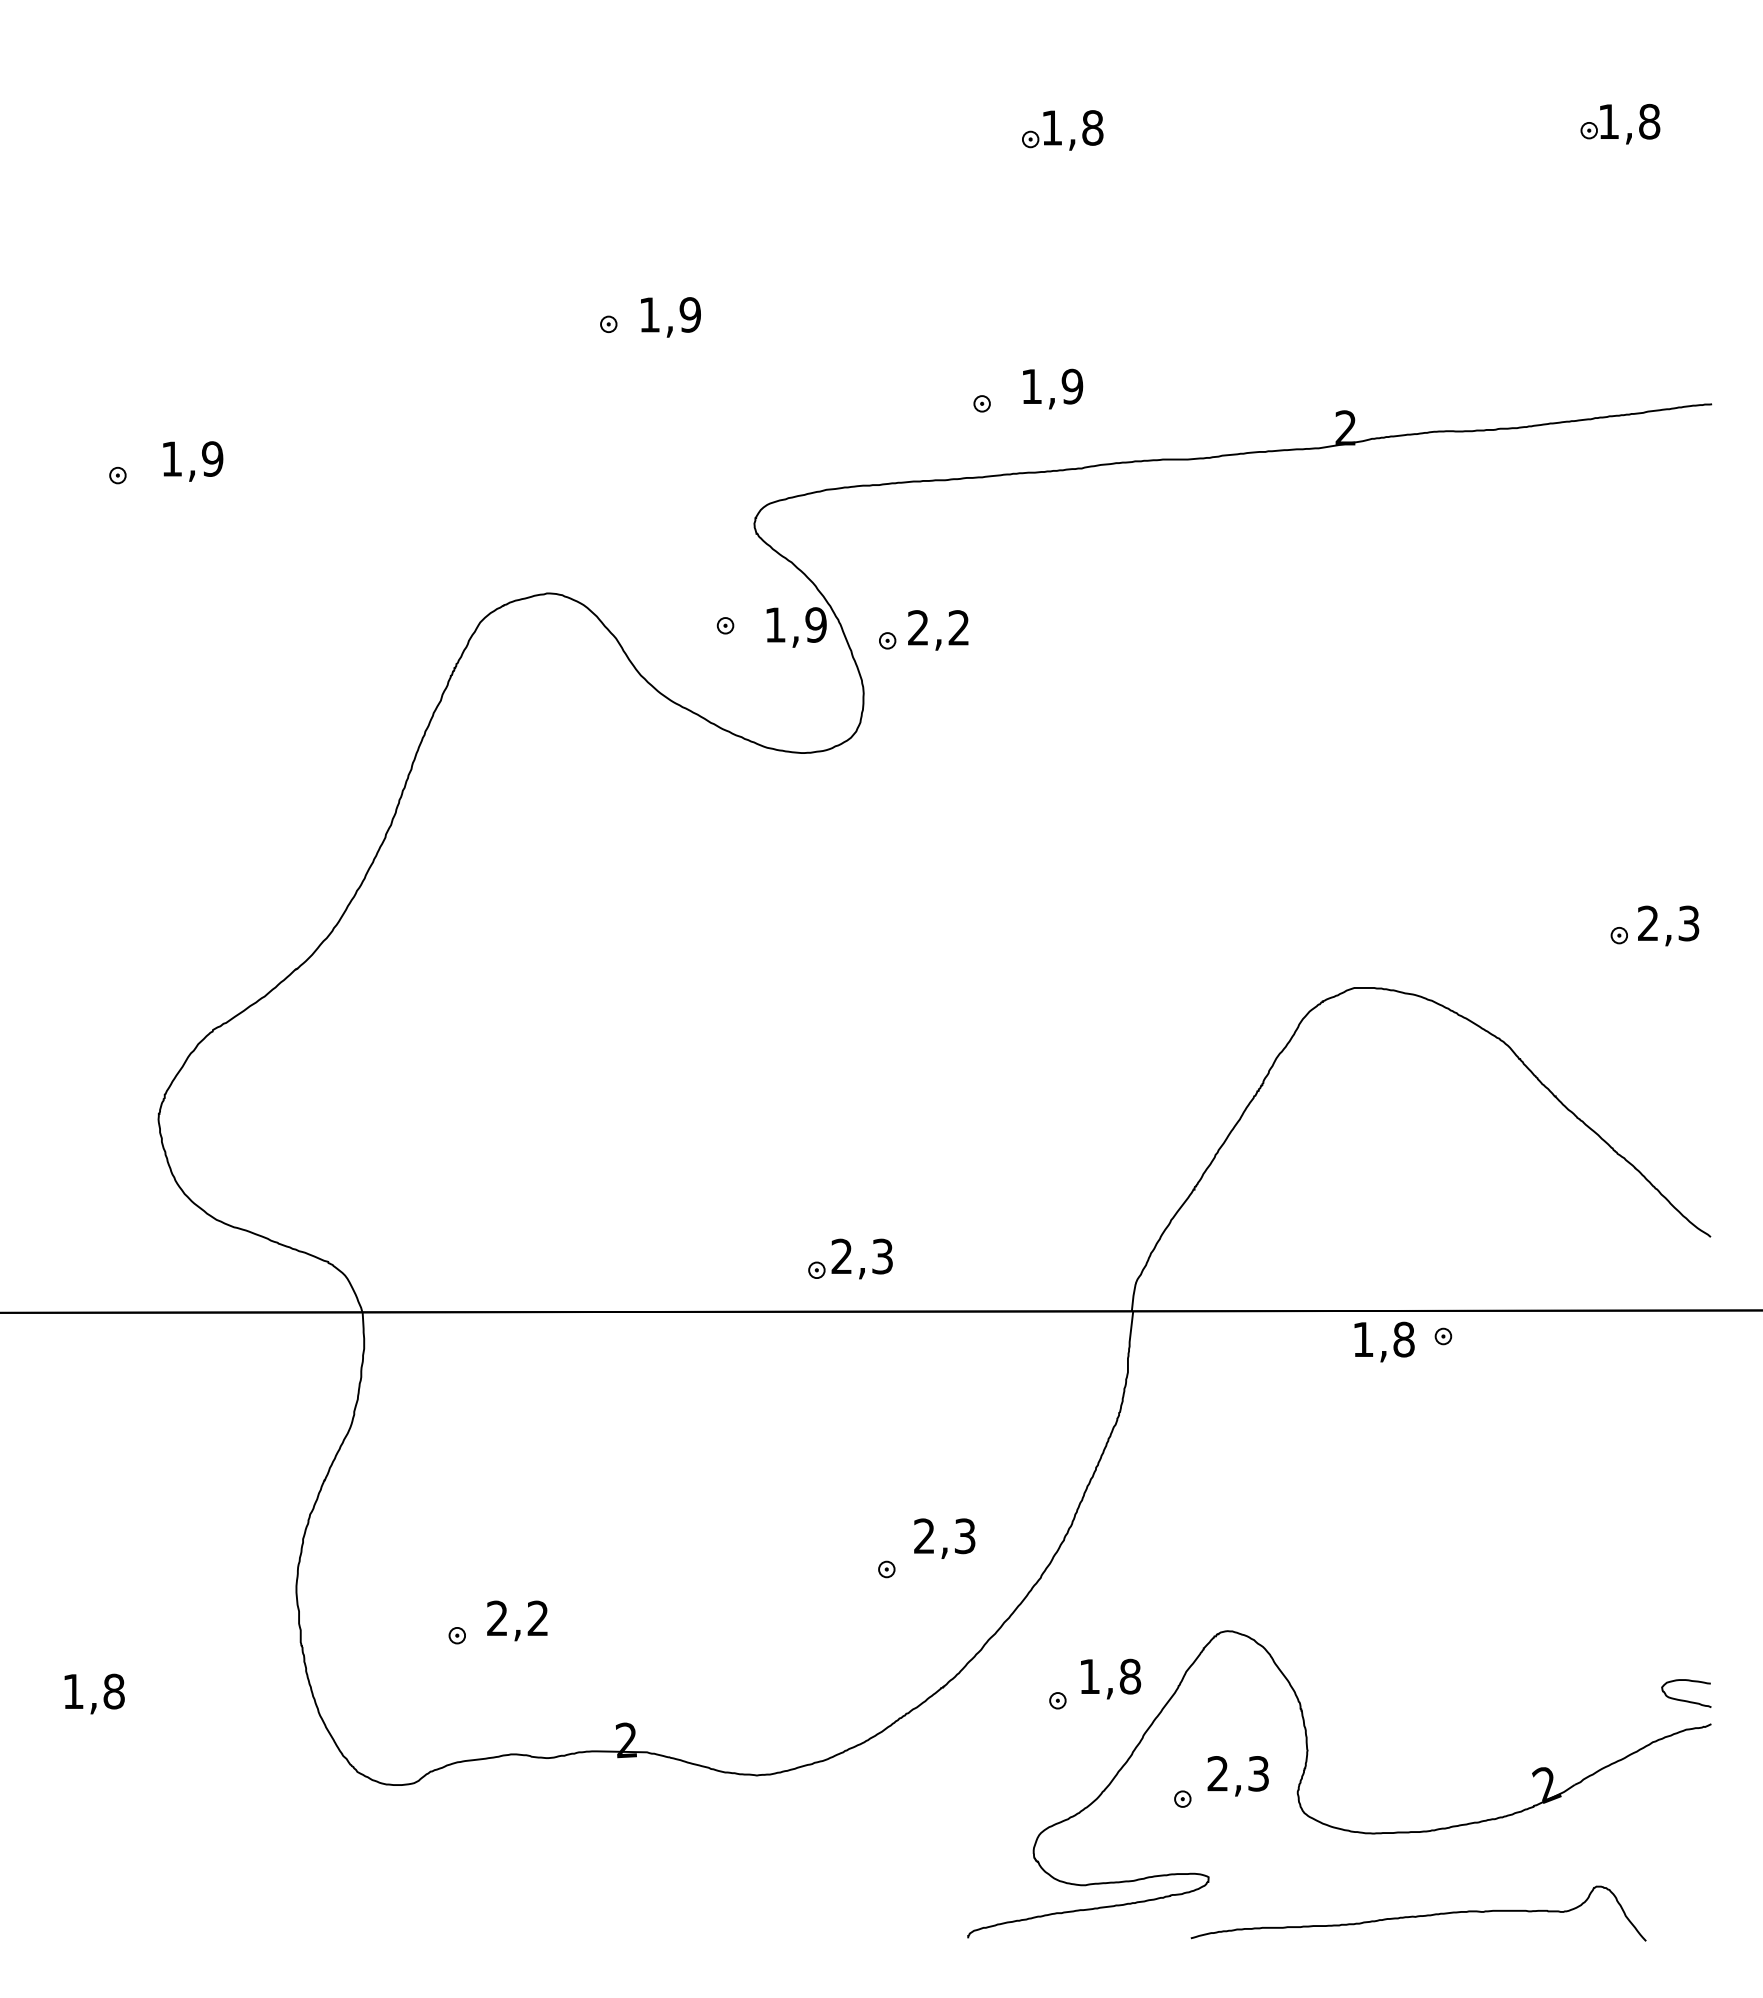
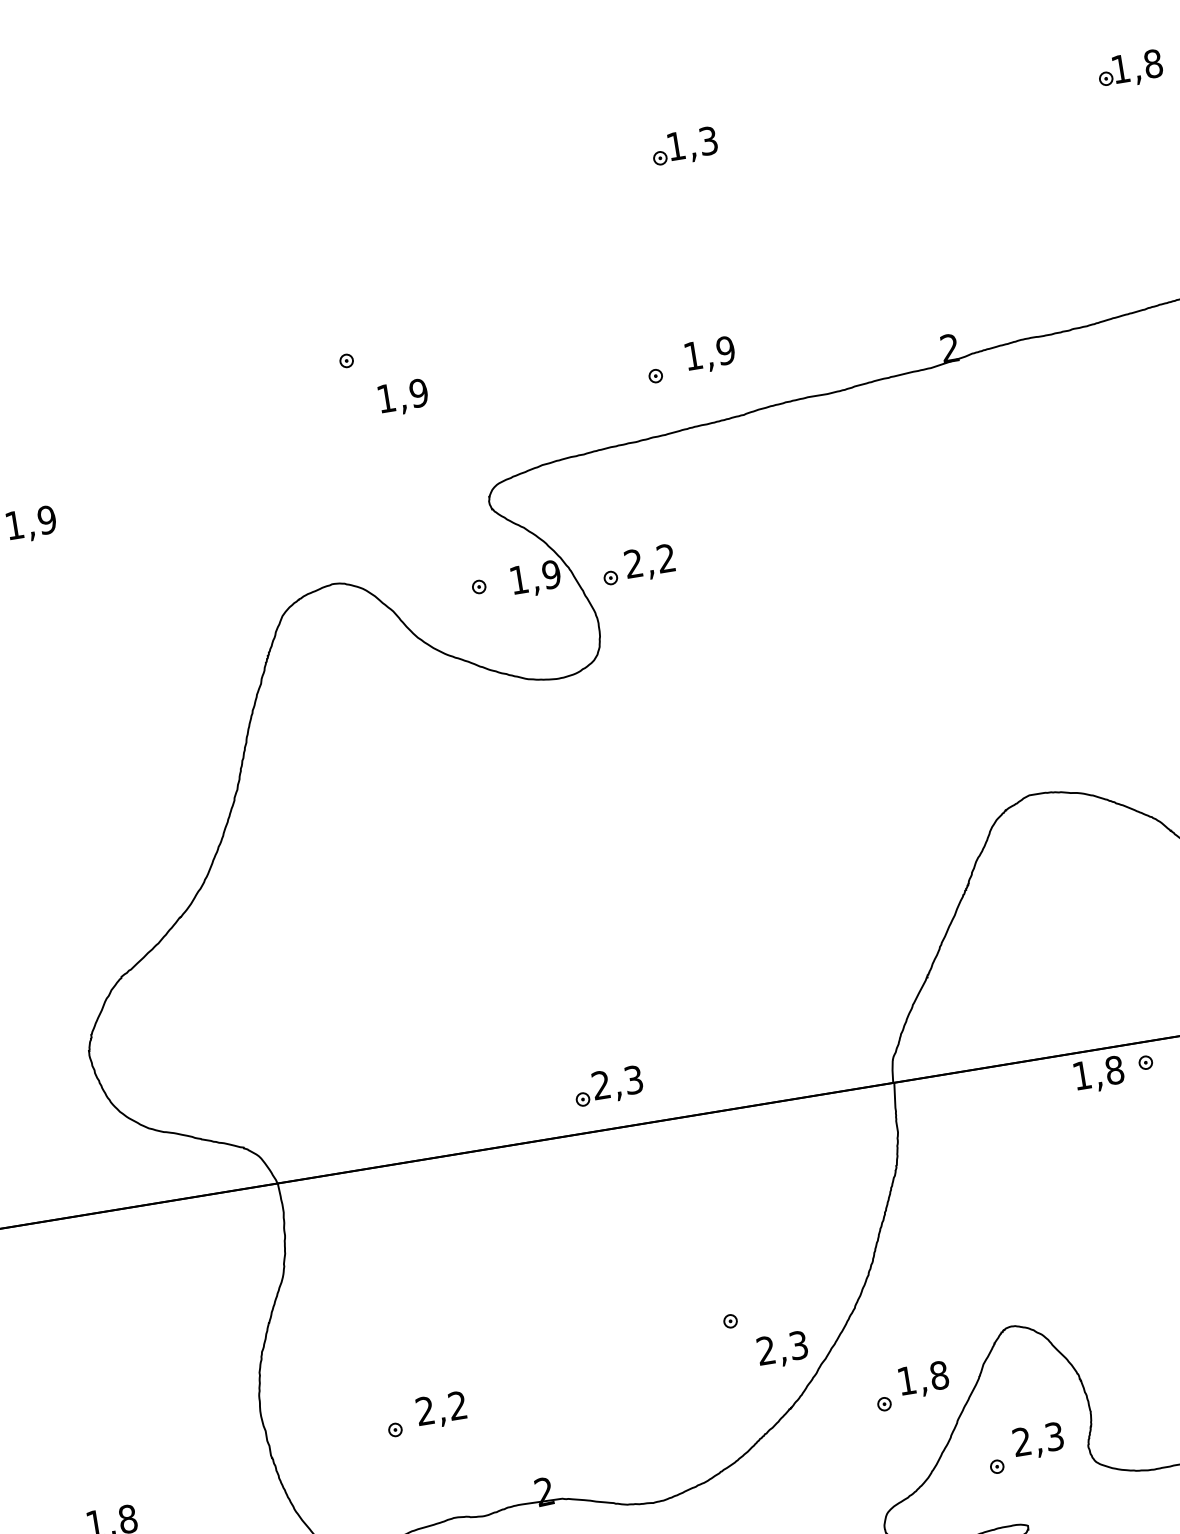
text: (1092, 127) -> (708, 140), 1,8 -> 1,3
text: (670, 317) -> (403, 397), moved
part: (850, 1258) -> (608, 1085), moved
text: (944, 1538) -> (782, 1349), moved

